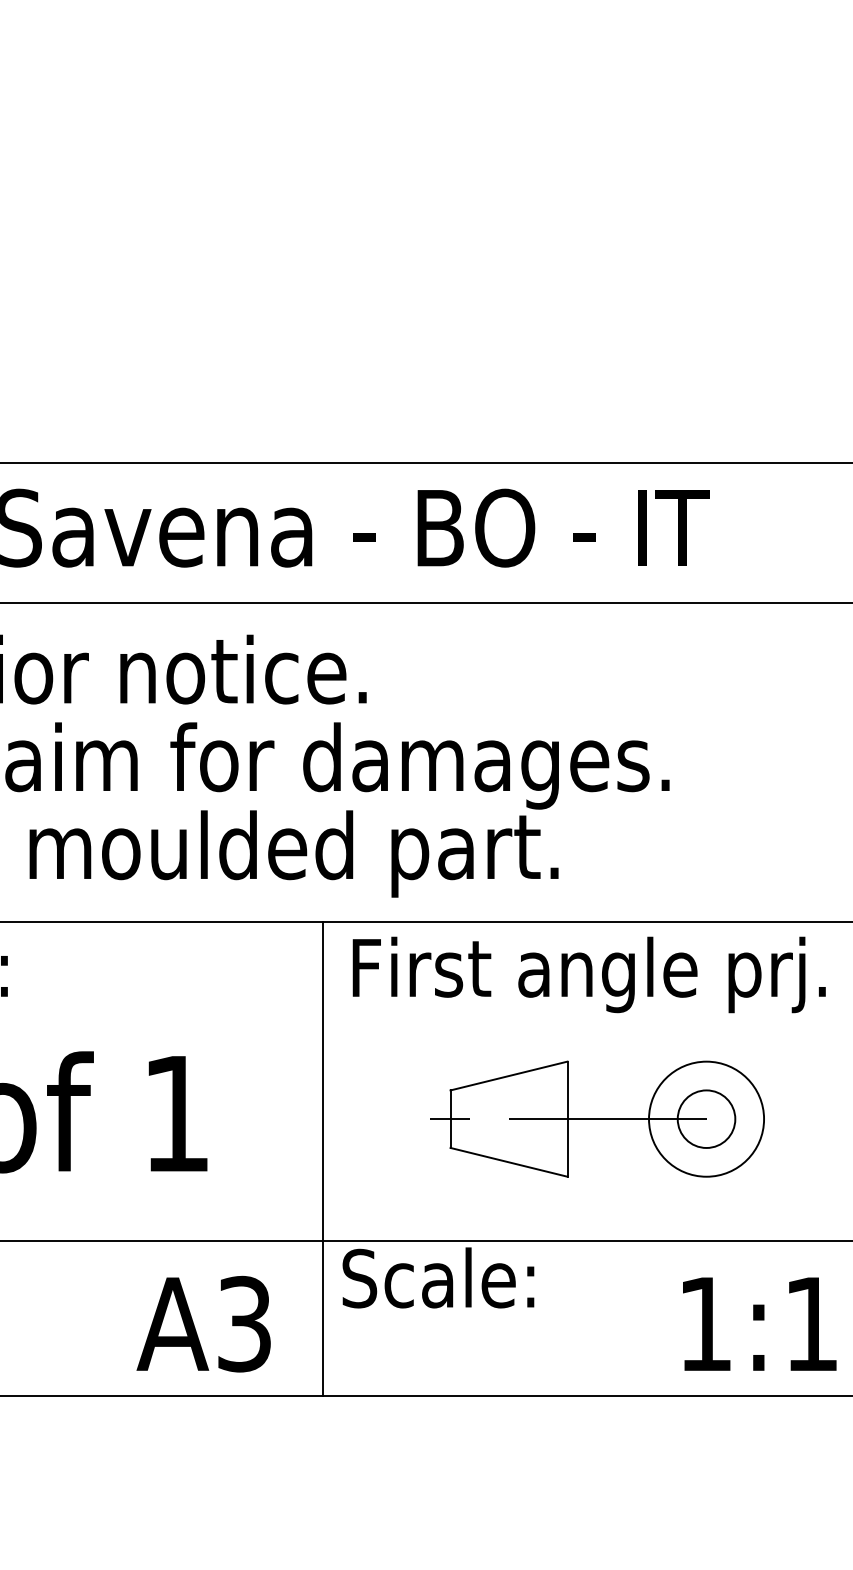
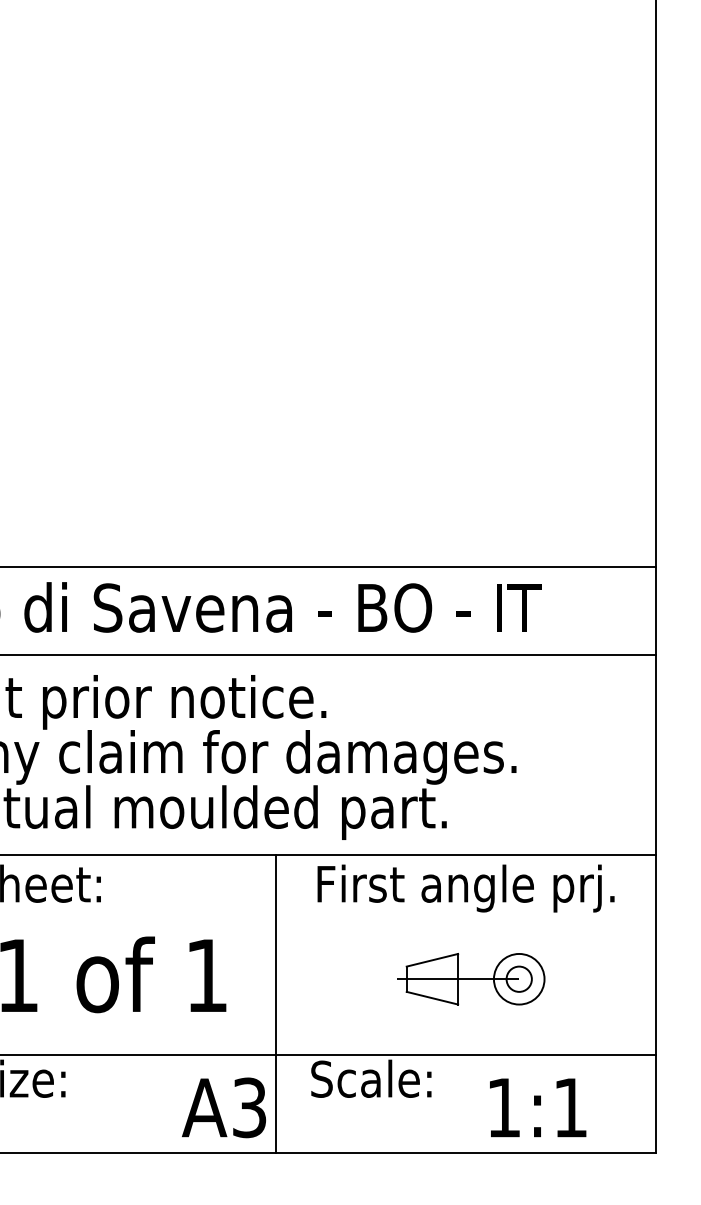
part: (597, 1119) -> (471, 979), size x0.7
line: (322, 1157) -> (275, 1003), moved
text: (760, 1323) -> (538, 1107), moved

